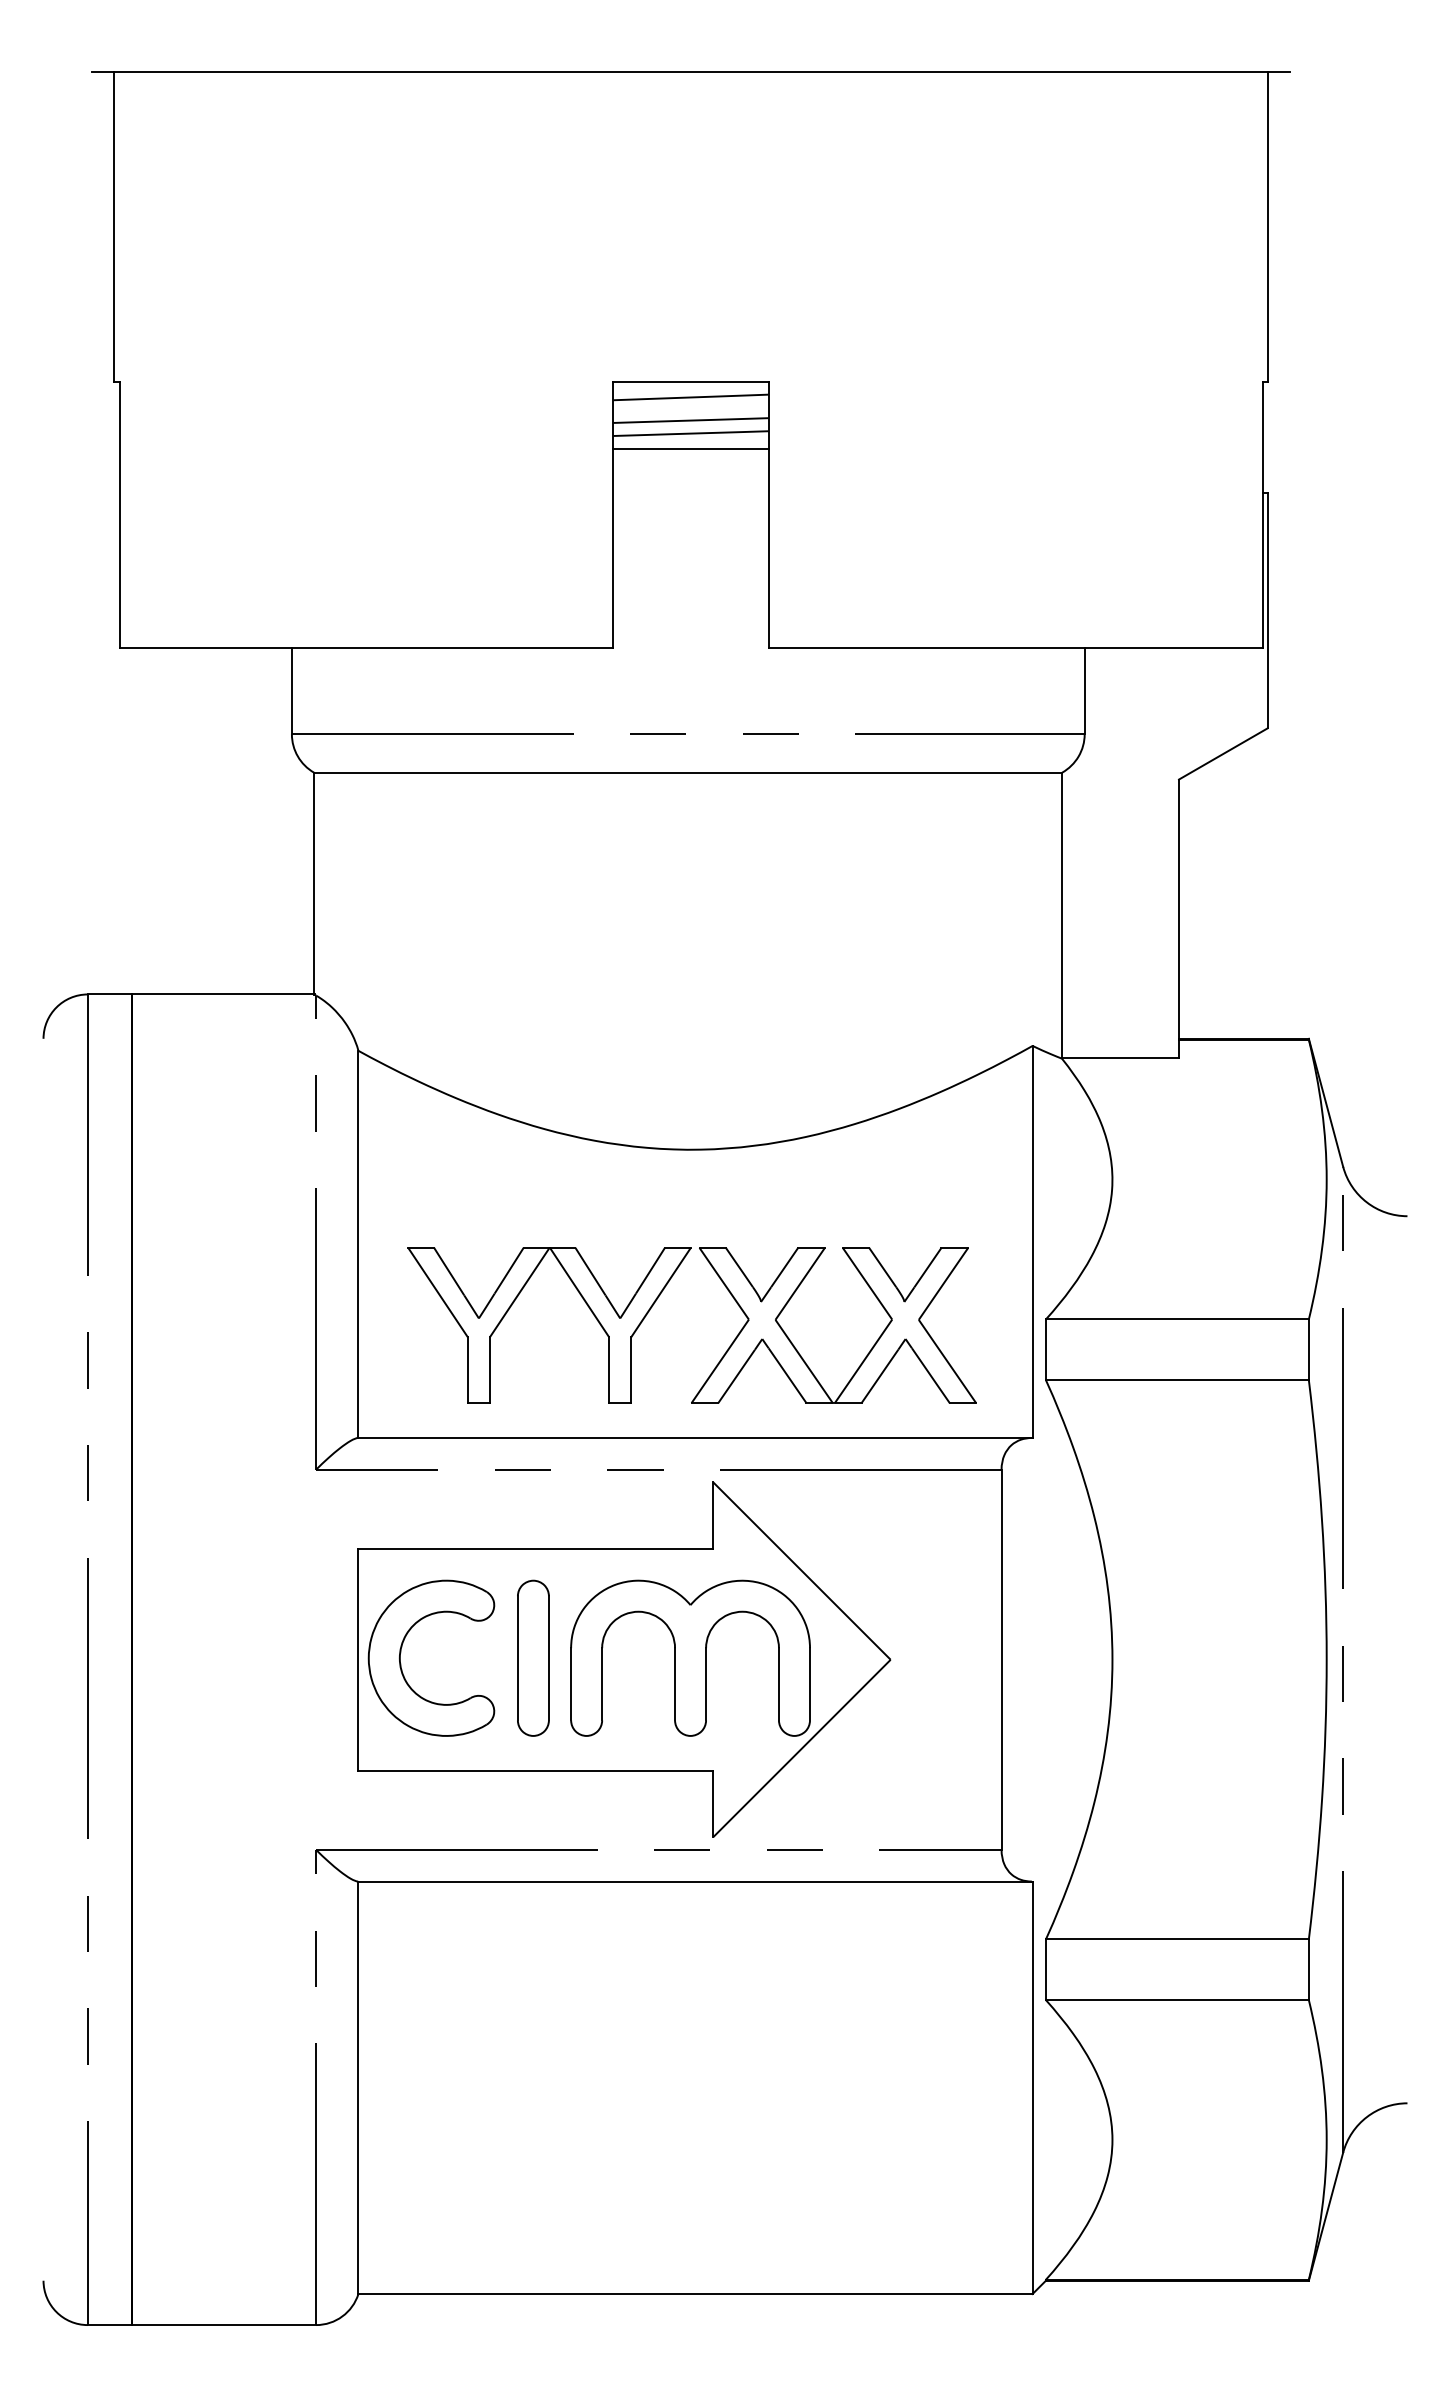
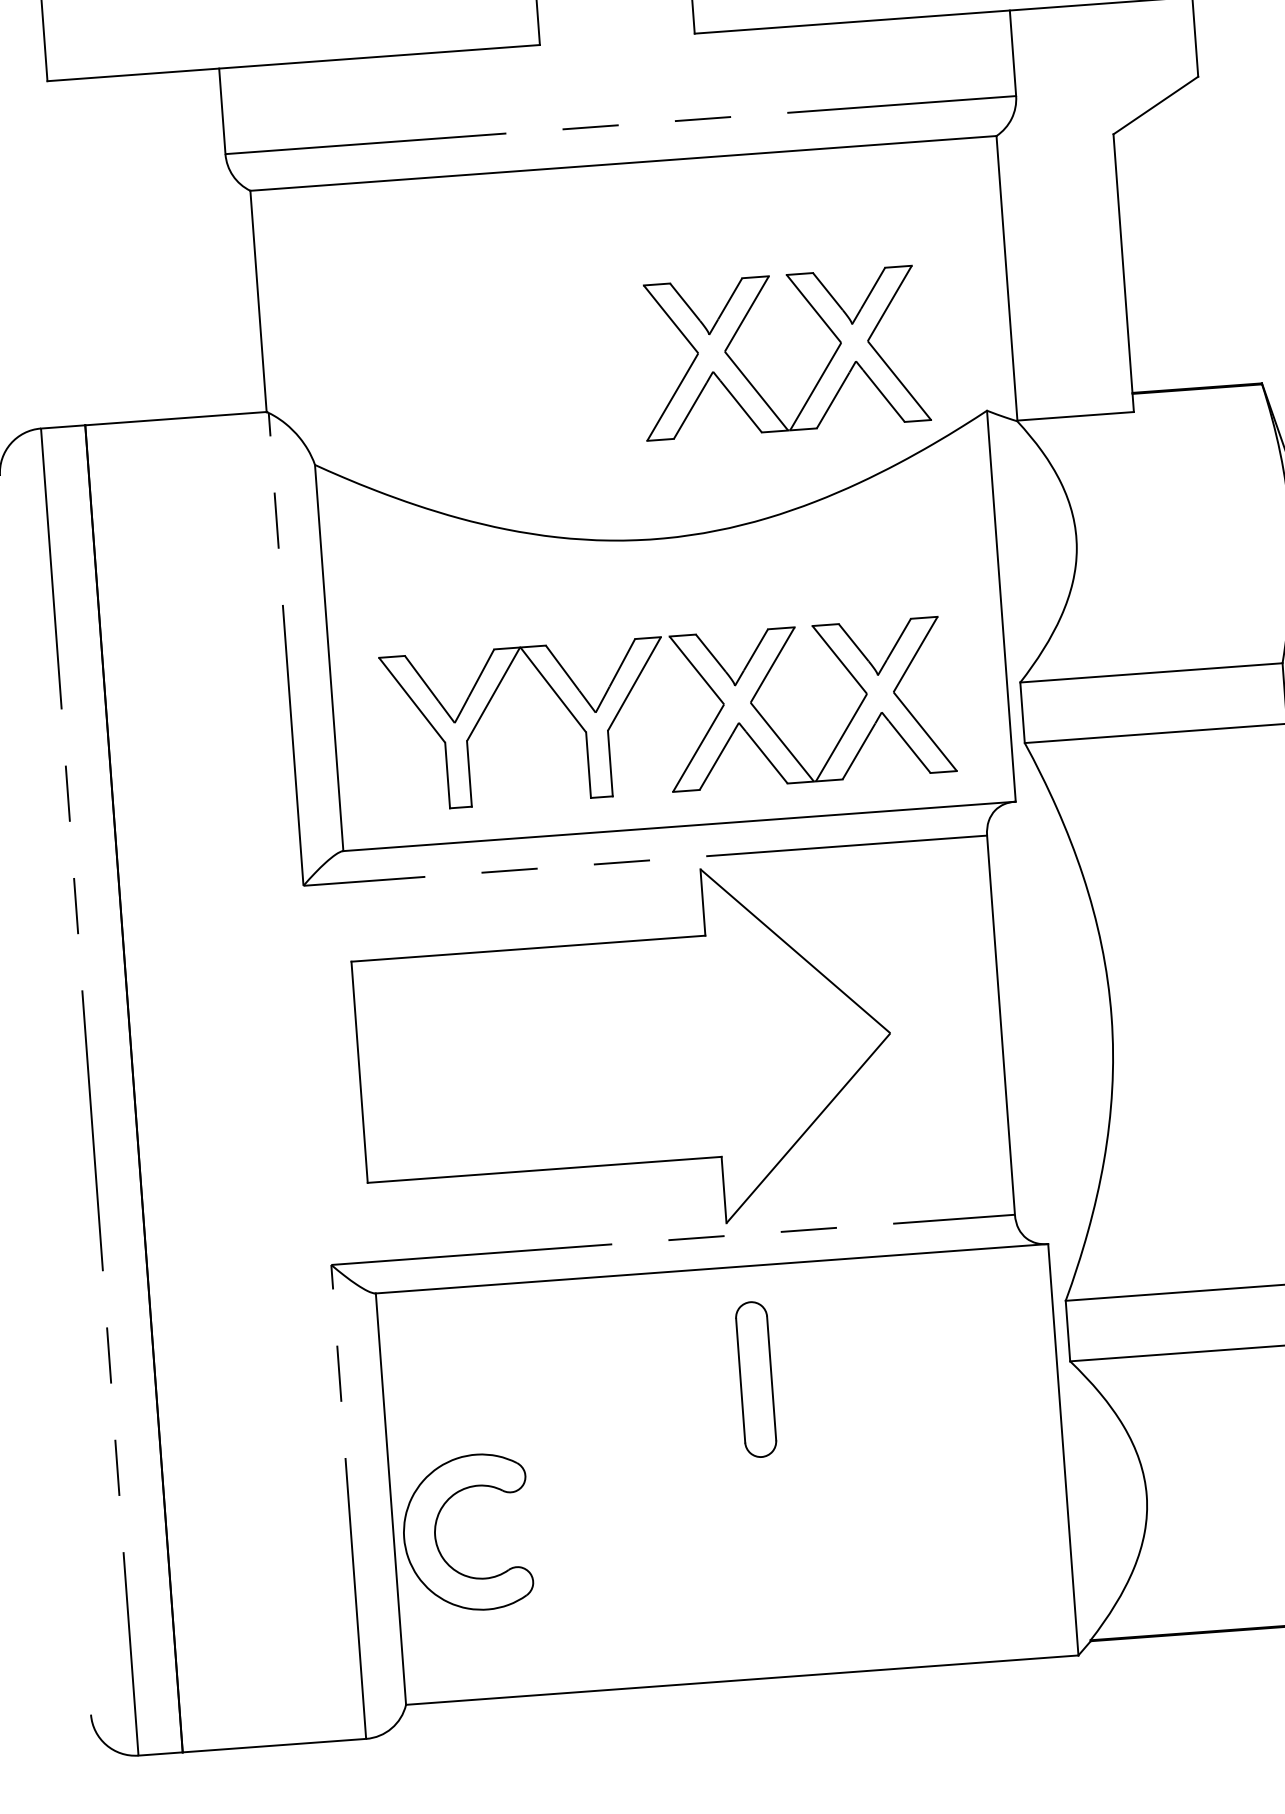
part: (799, 1000) -> (751, 382), added
part: (401, 1652) -> (436, 1529), moved
part: (533, 1657) -> (756, 1378), moved
part: (690, 1657) -> (690, 1045), removed

